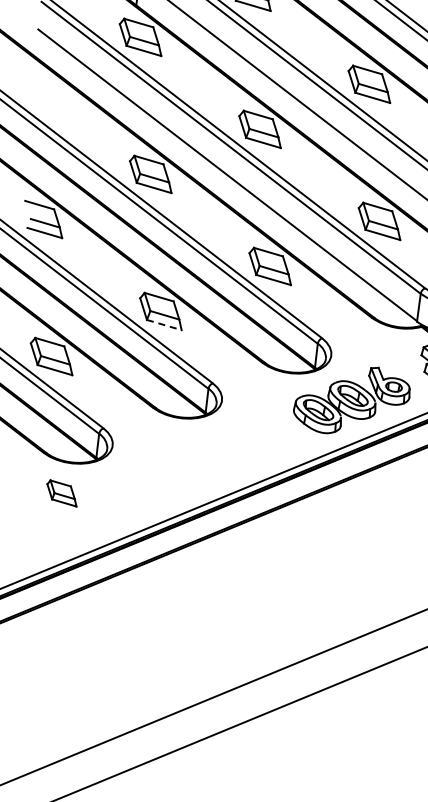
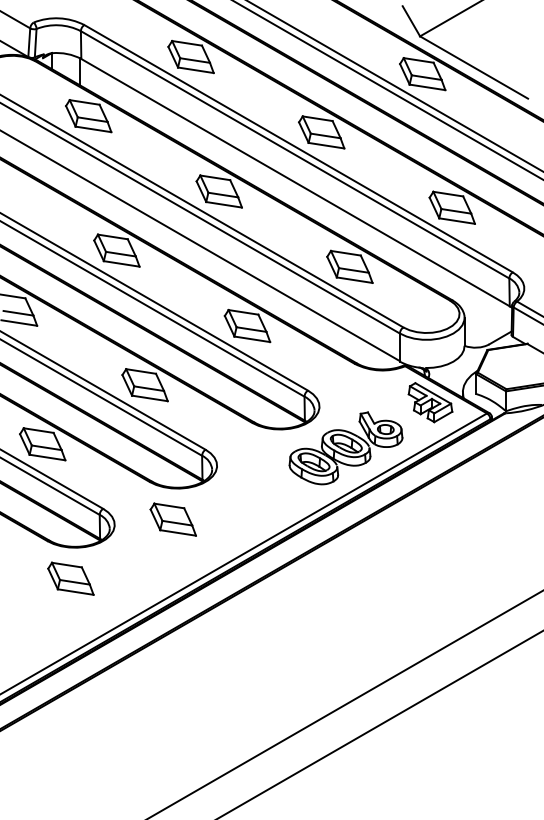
line: (164, 325) -> (150, 398), dashed -> solid
part: (170, 448) -> (172, 519), added
part: (61, 493) -> (70, 578), size x1.43

